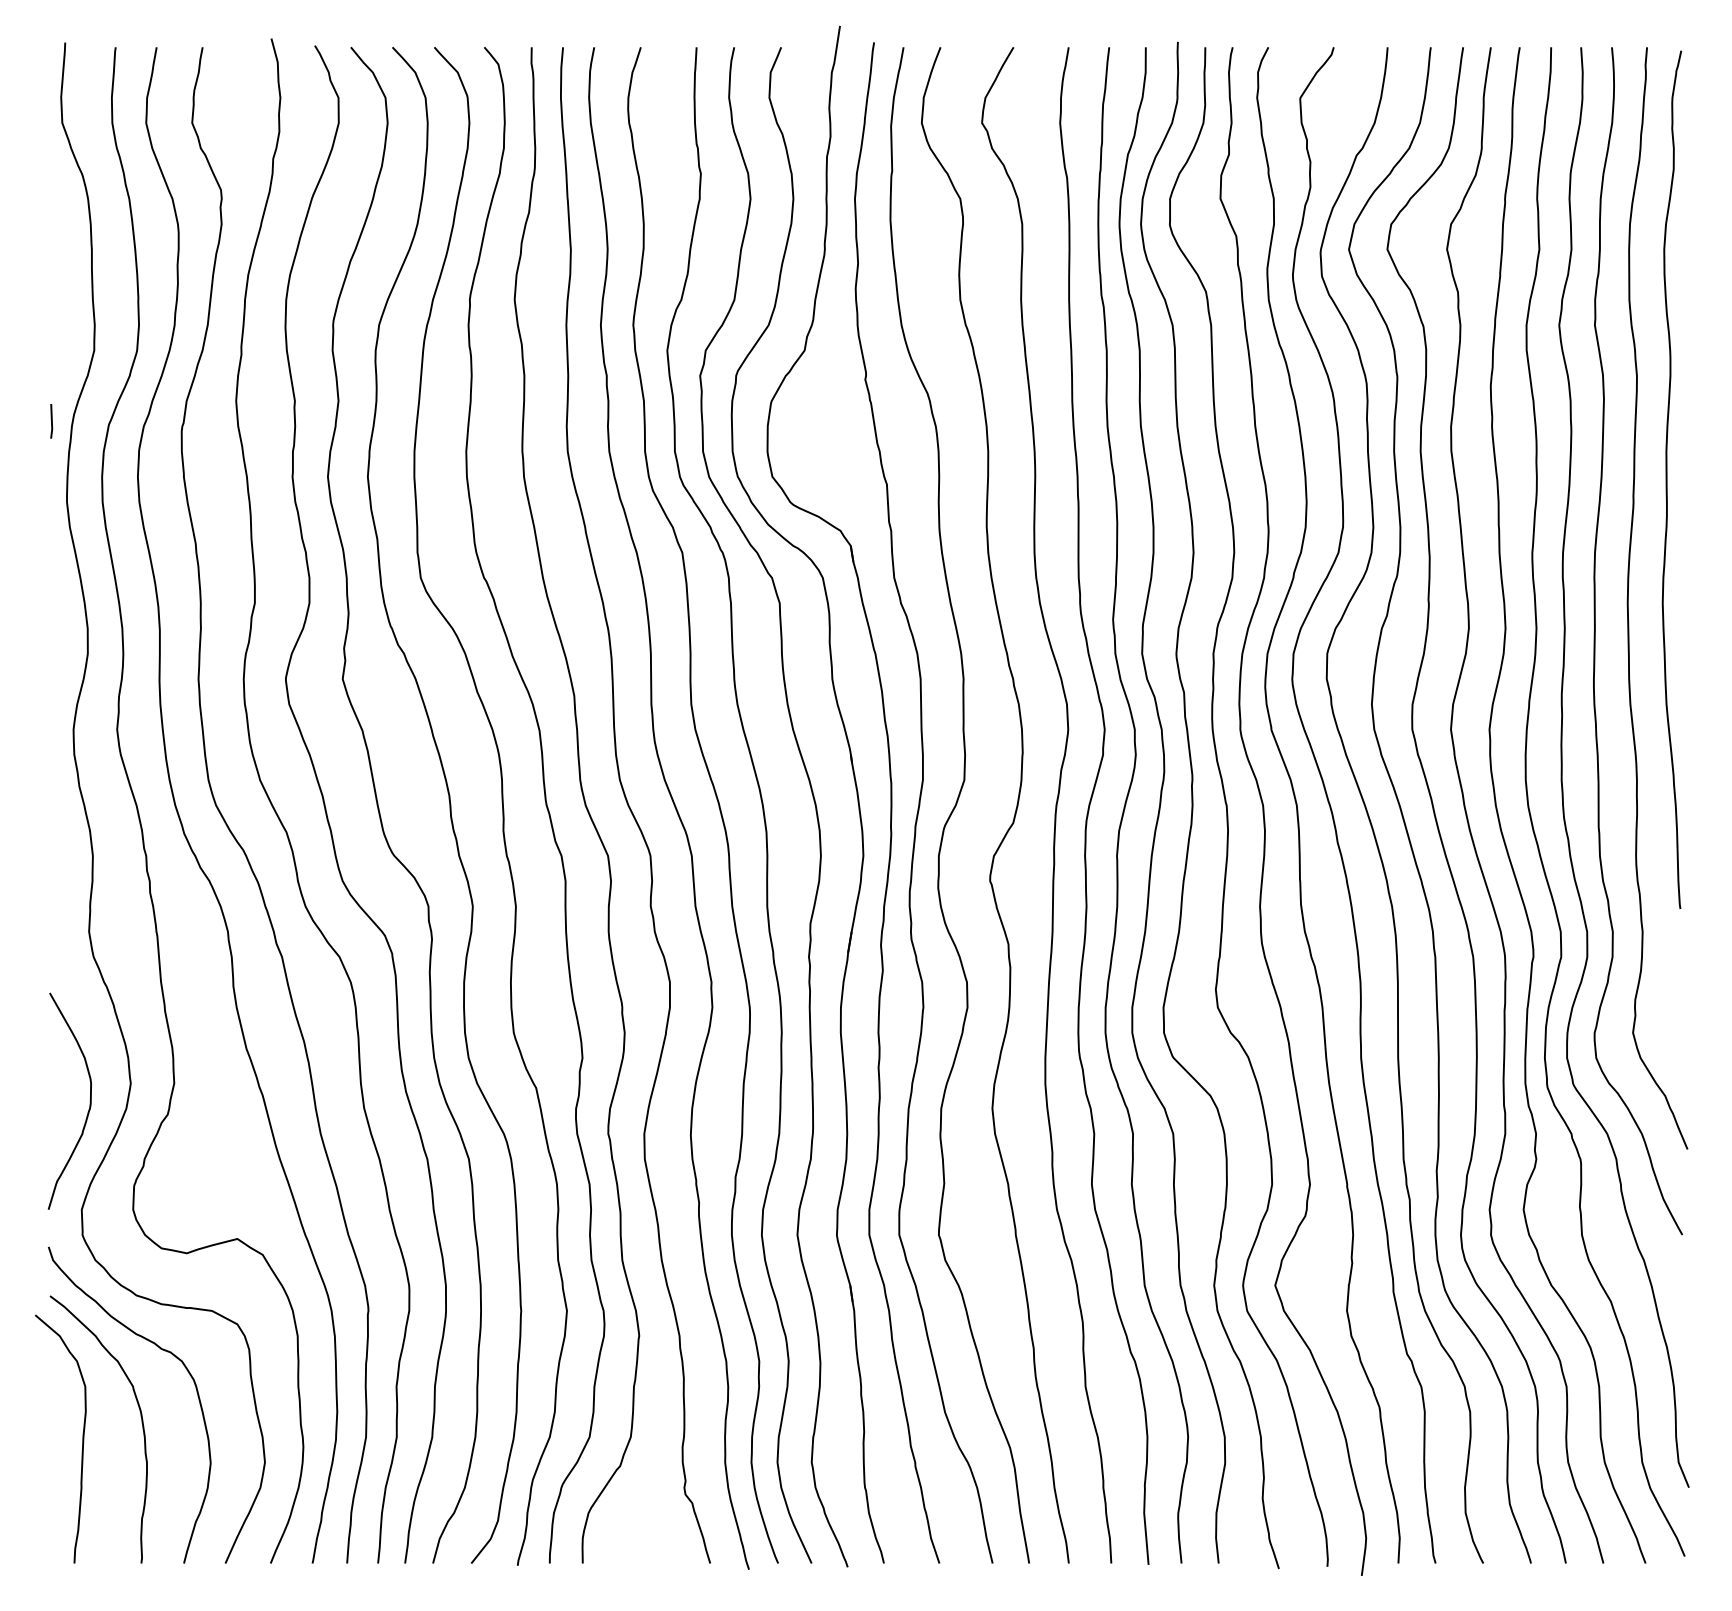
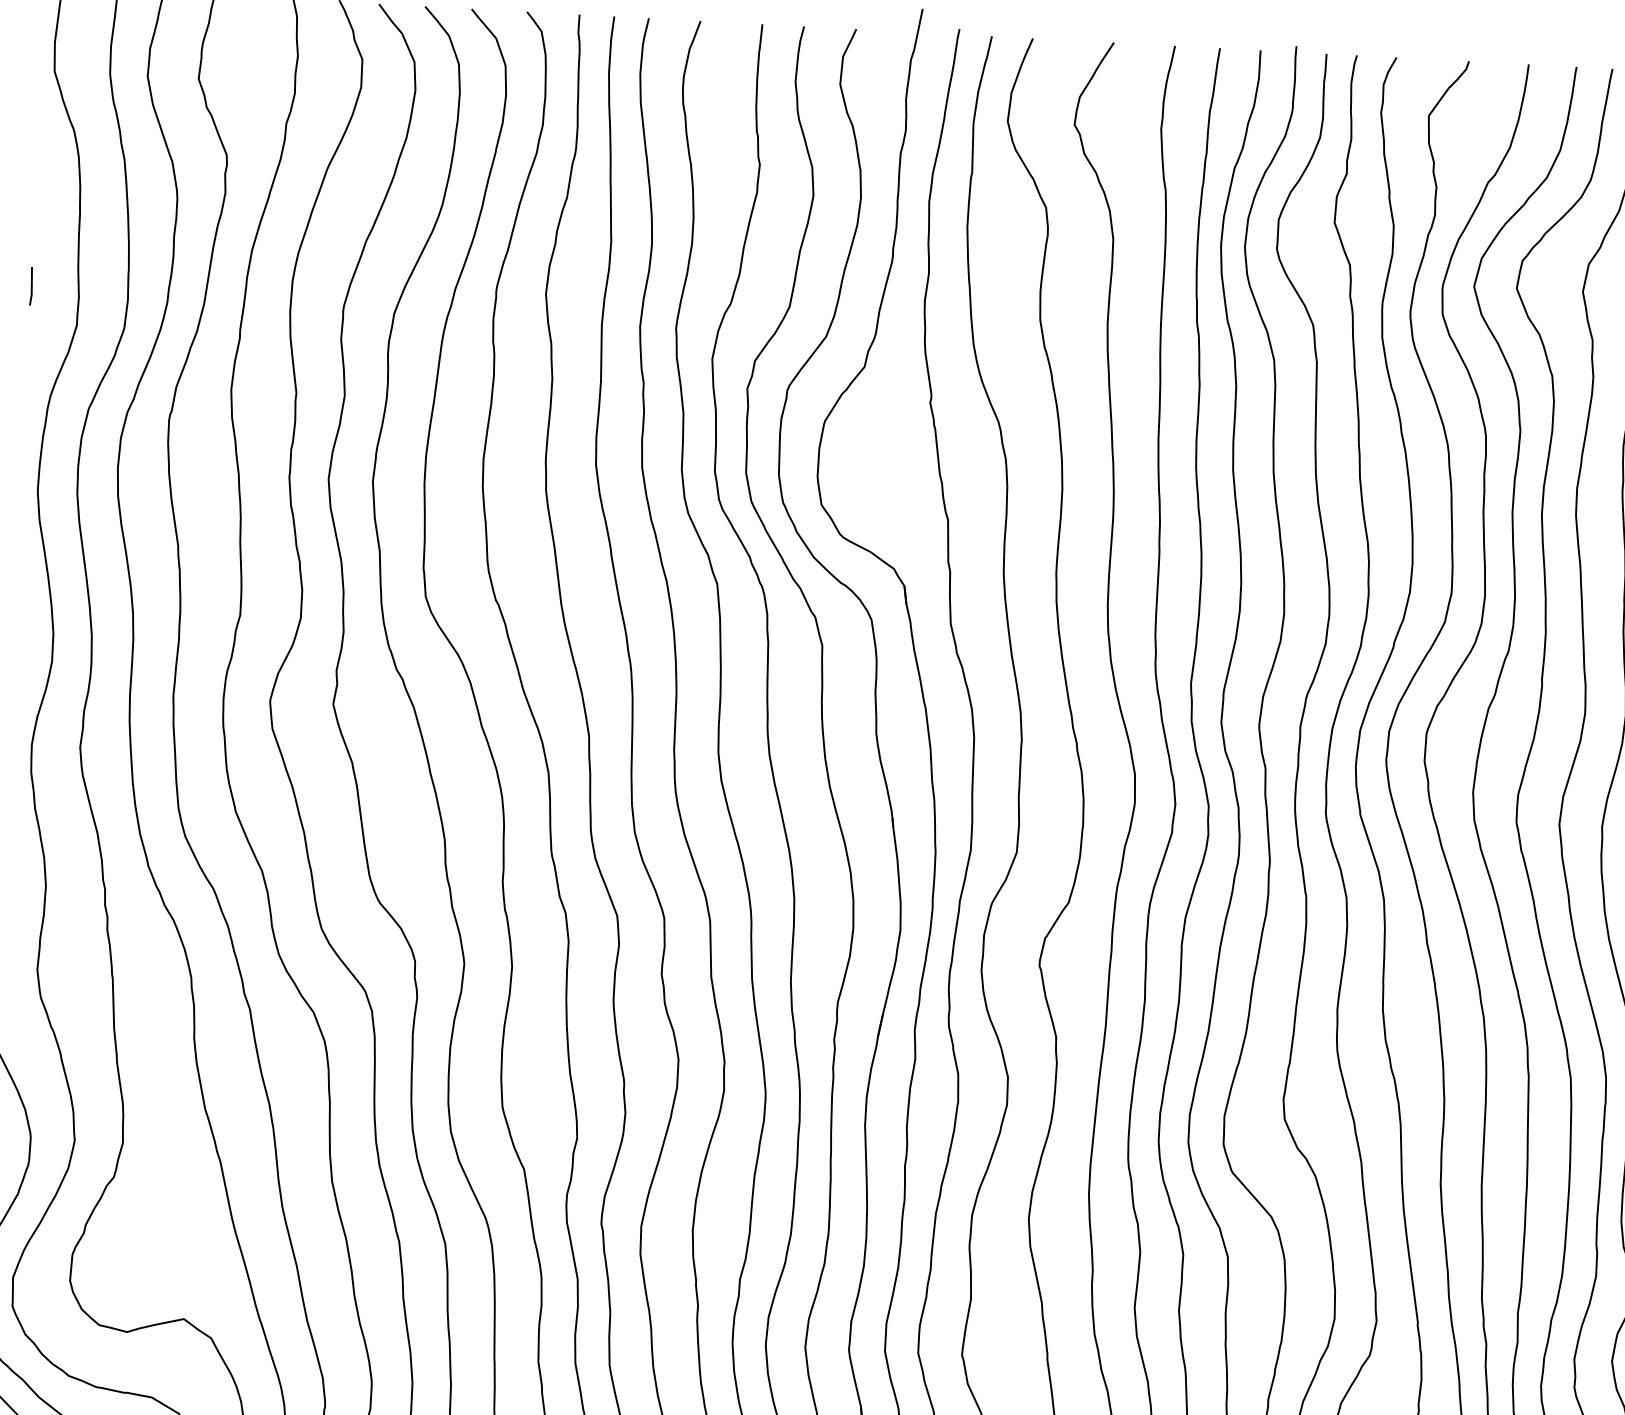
line: (51, 421) -> (31, 286), moved

